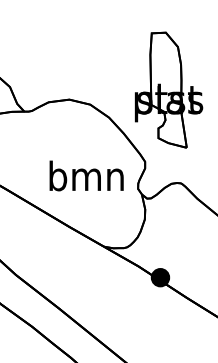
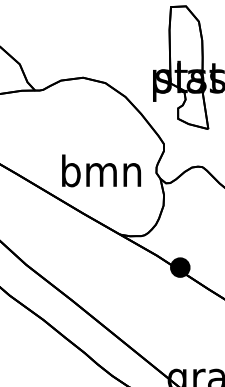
text: (86, 175) -> (101, 170), moved

